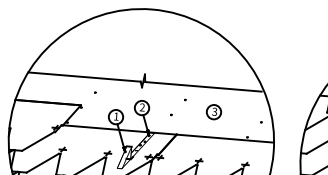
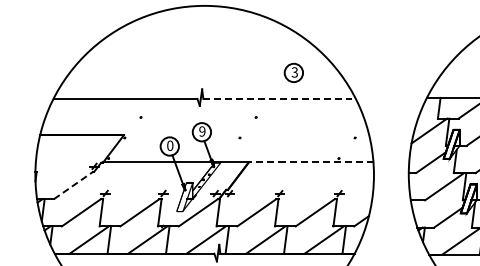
line: (203, 86) -> (278, 98), solid -> dashed
text: (142, 107) -> (202, 131), 2 -> 9
part: (213, 111) -> (293, 72), moved
text: (116, 116) -> (170, 145), 1 -> 0
line: (224, 138) -> (310, 162), solid -> dashed
line: (38, 141) -> (73, 185), solid -> dashed

